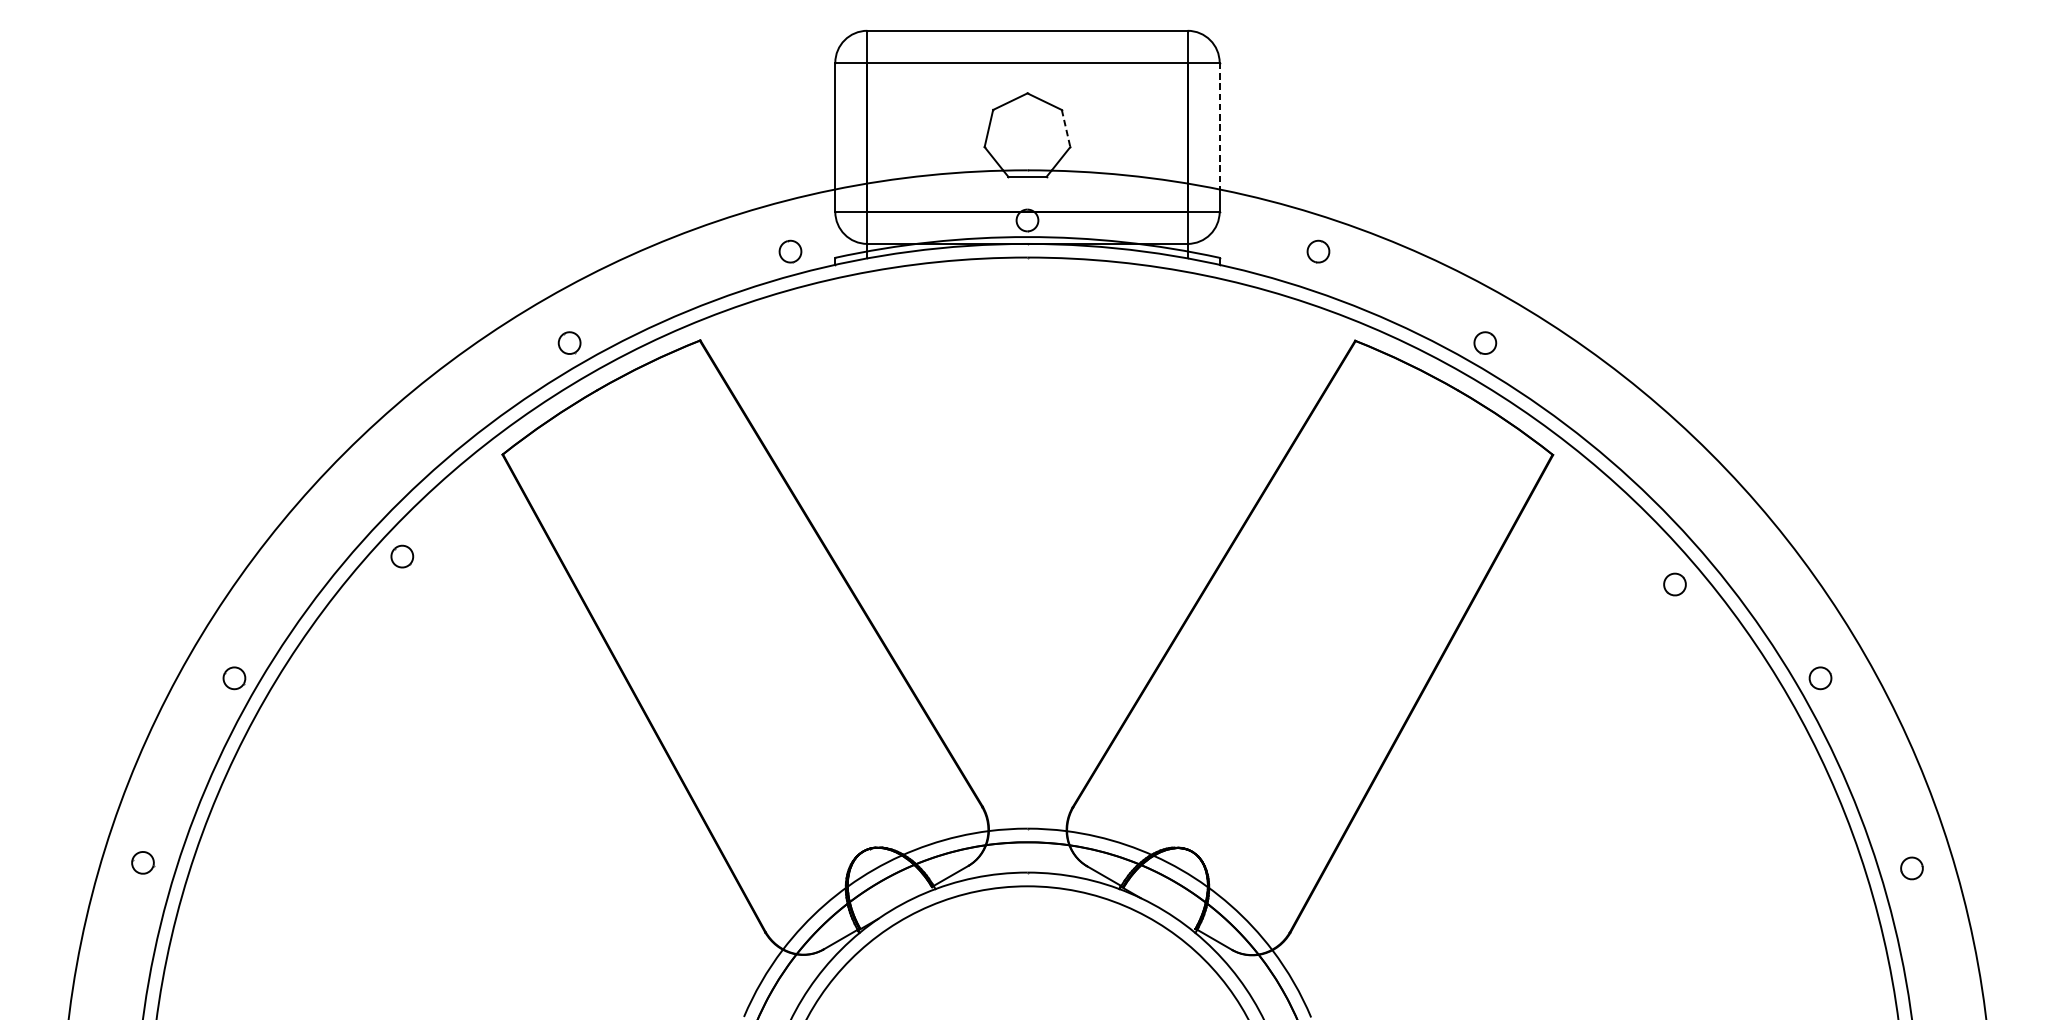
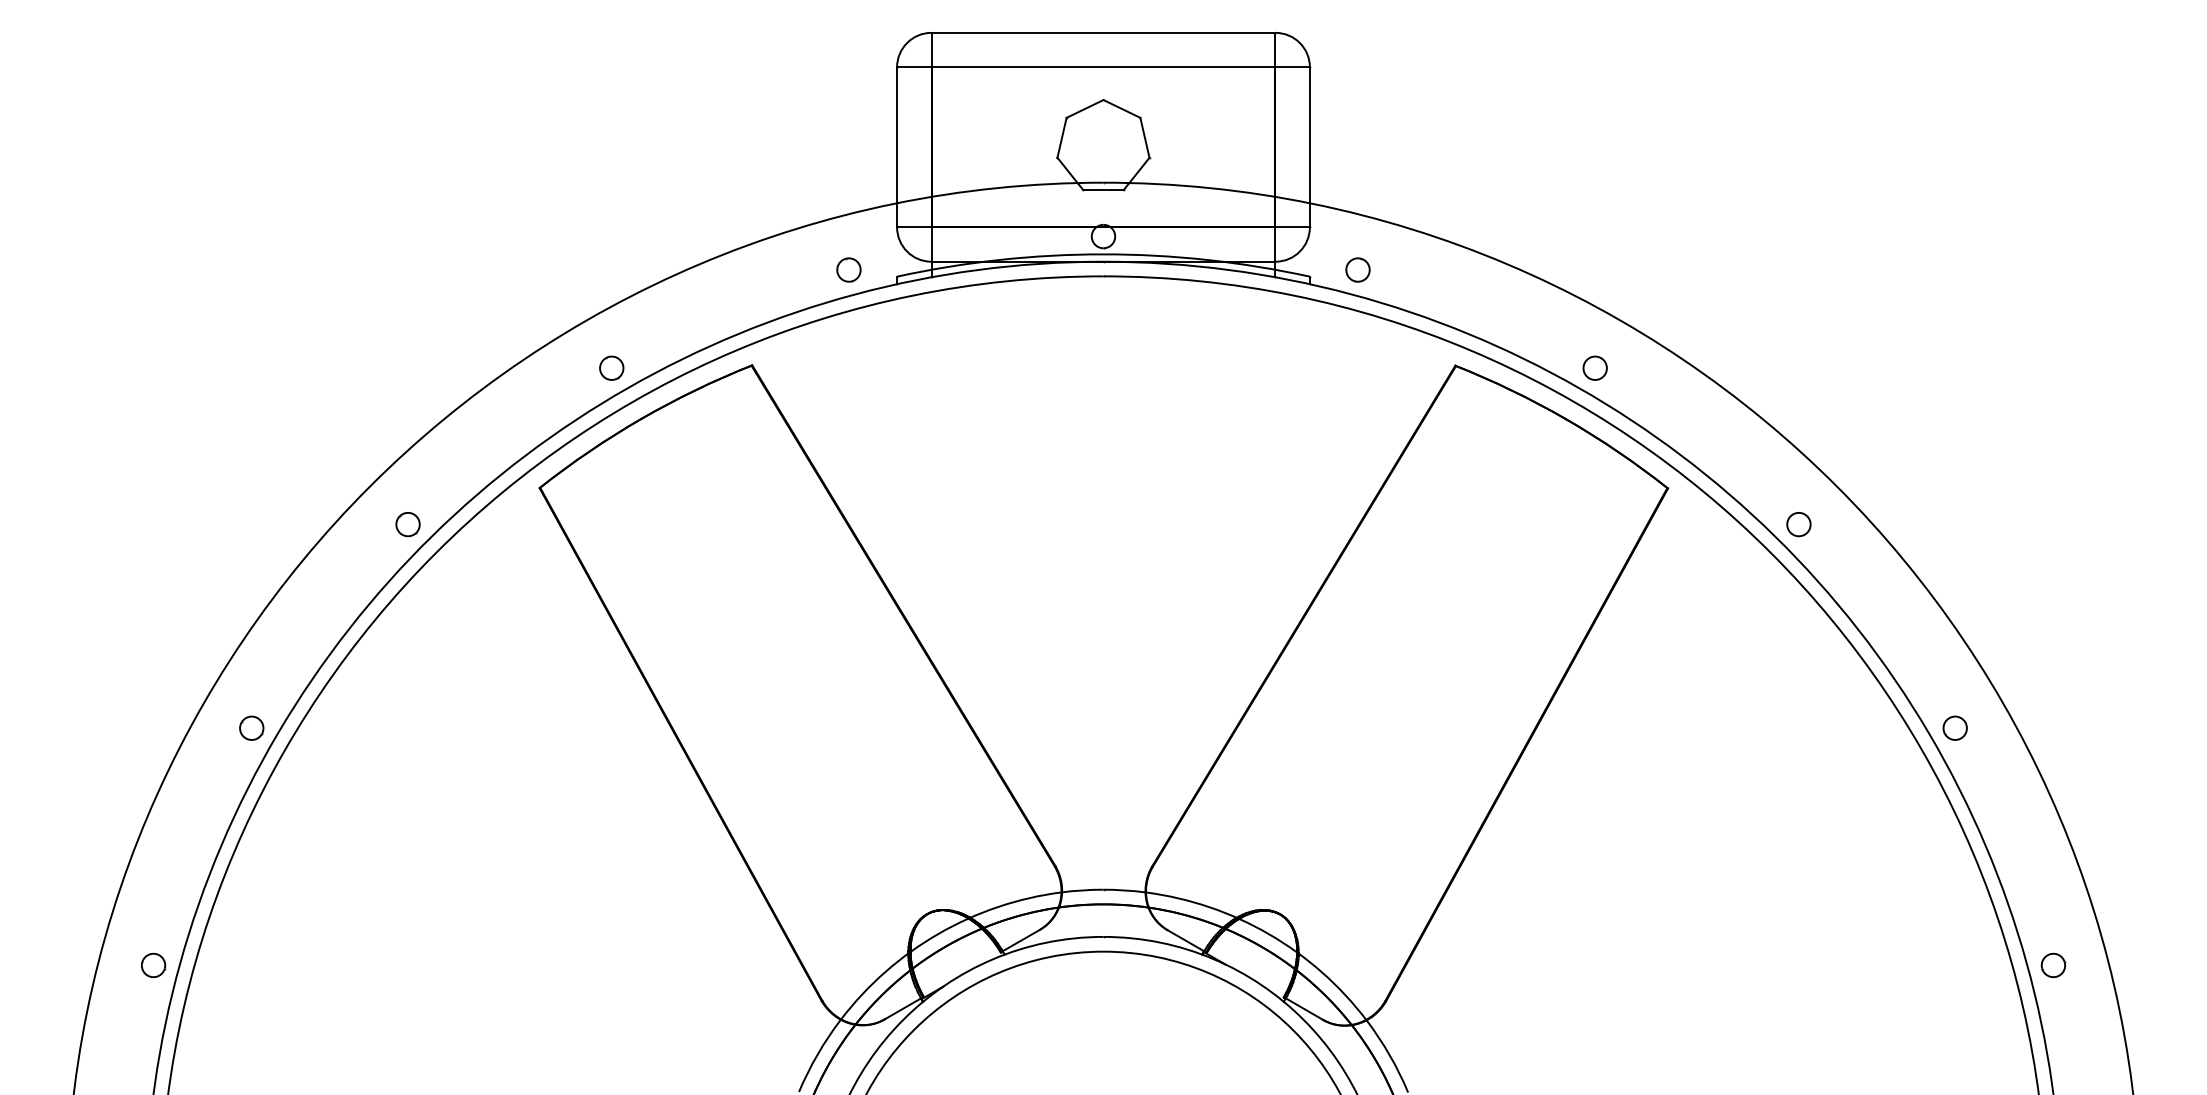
line: (1219, 126) -> (1309, 135), dashed -> solid
line: (1066, 129) -> (1145, 138), dashed -> solid
part: (1318, 251) -> (1357, 269), moved
part: (401, 556) -> (407, 524), moved
part: (1674, 584) -> (1798, 524), moved
part: (142, 861) -> (153, 964), moved
part: (1912, 868) -> (2053, 965), moved

